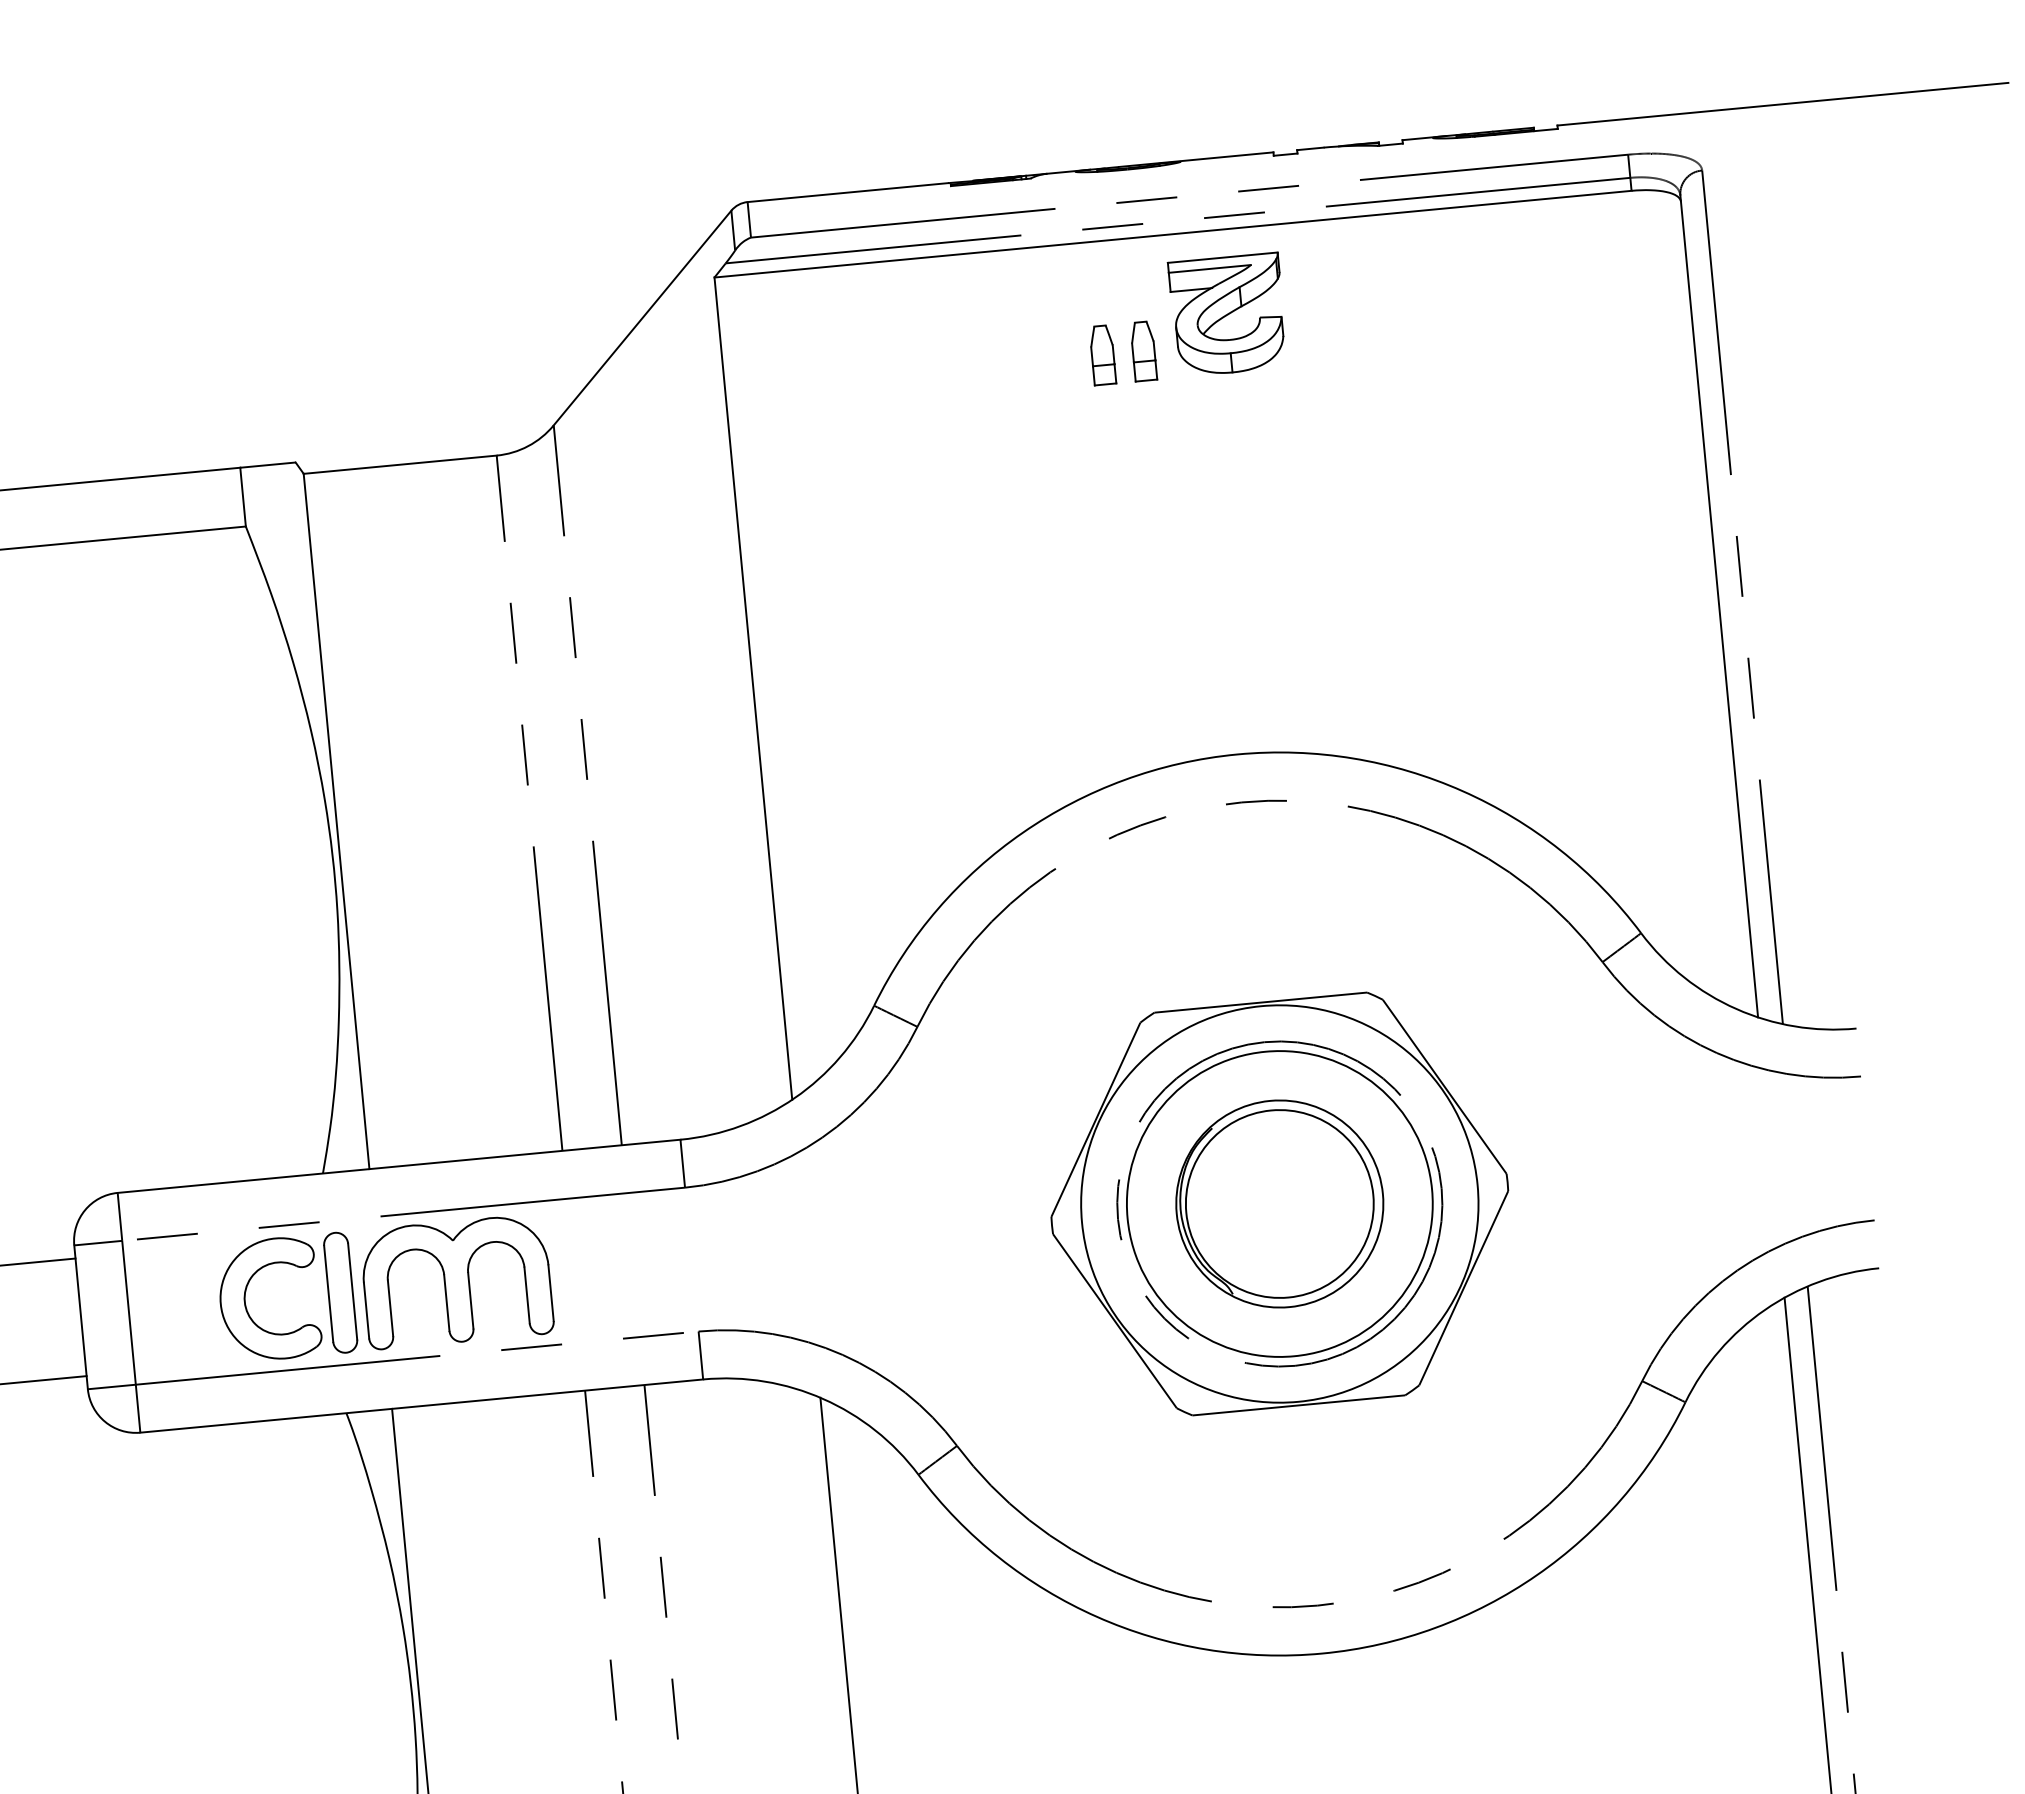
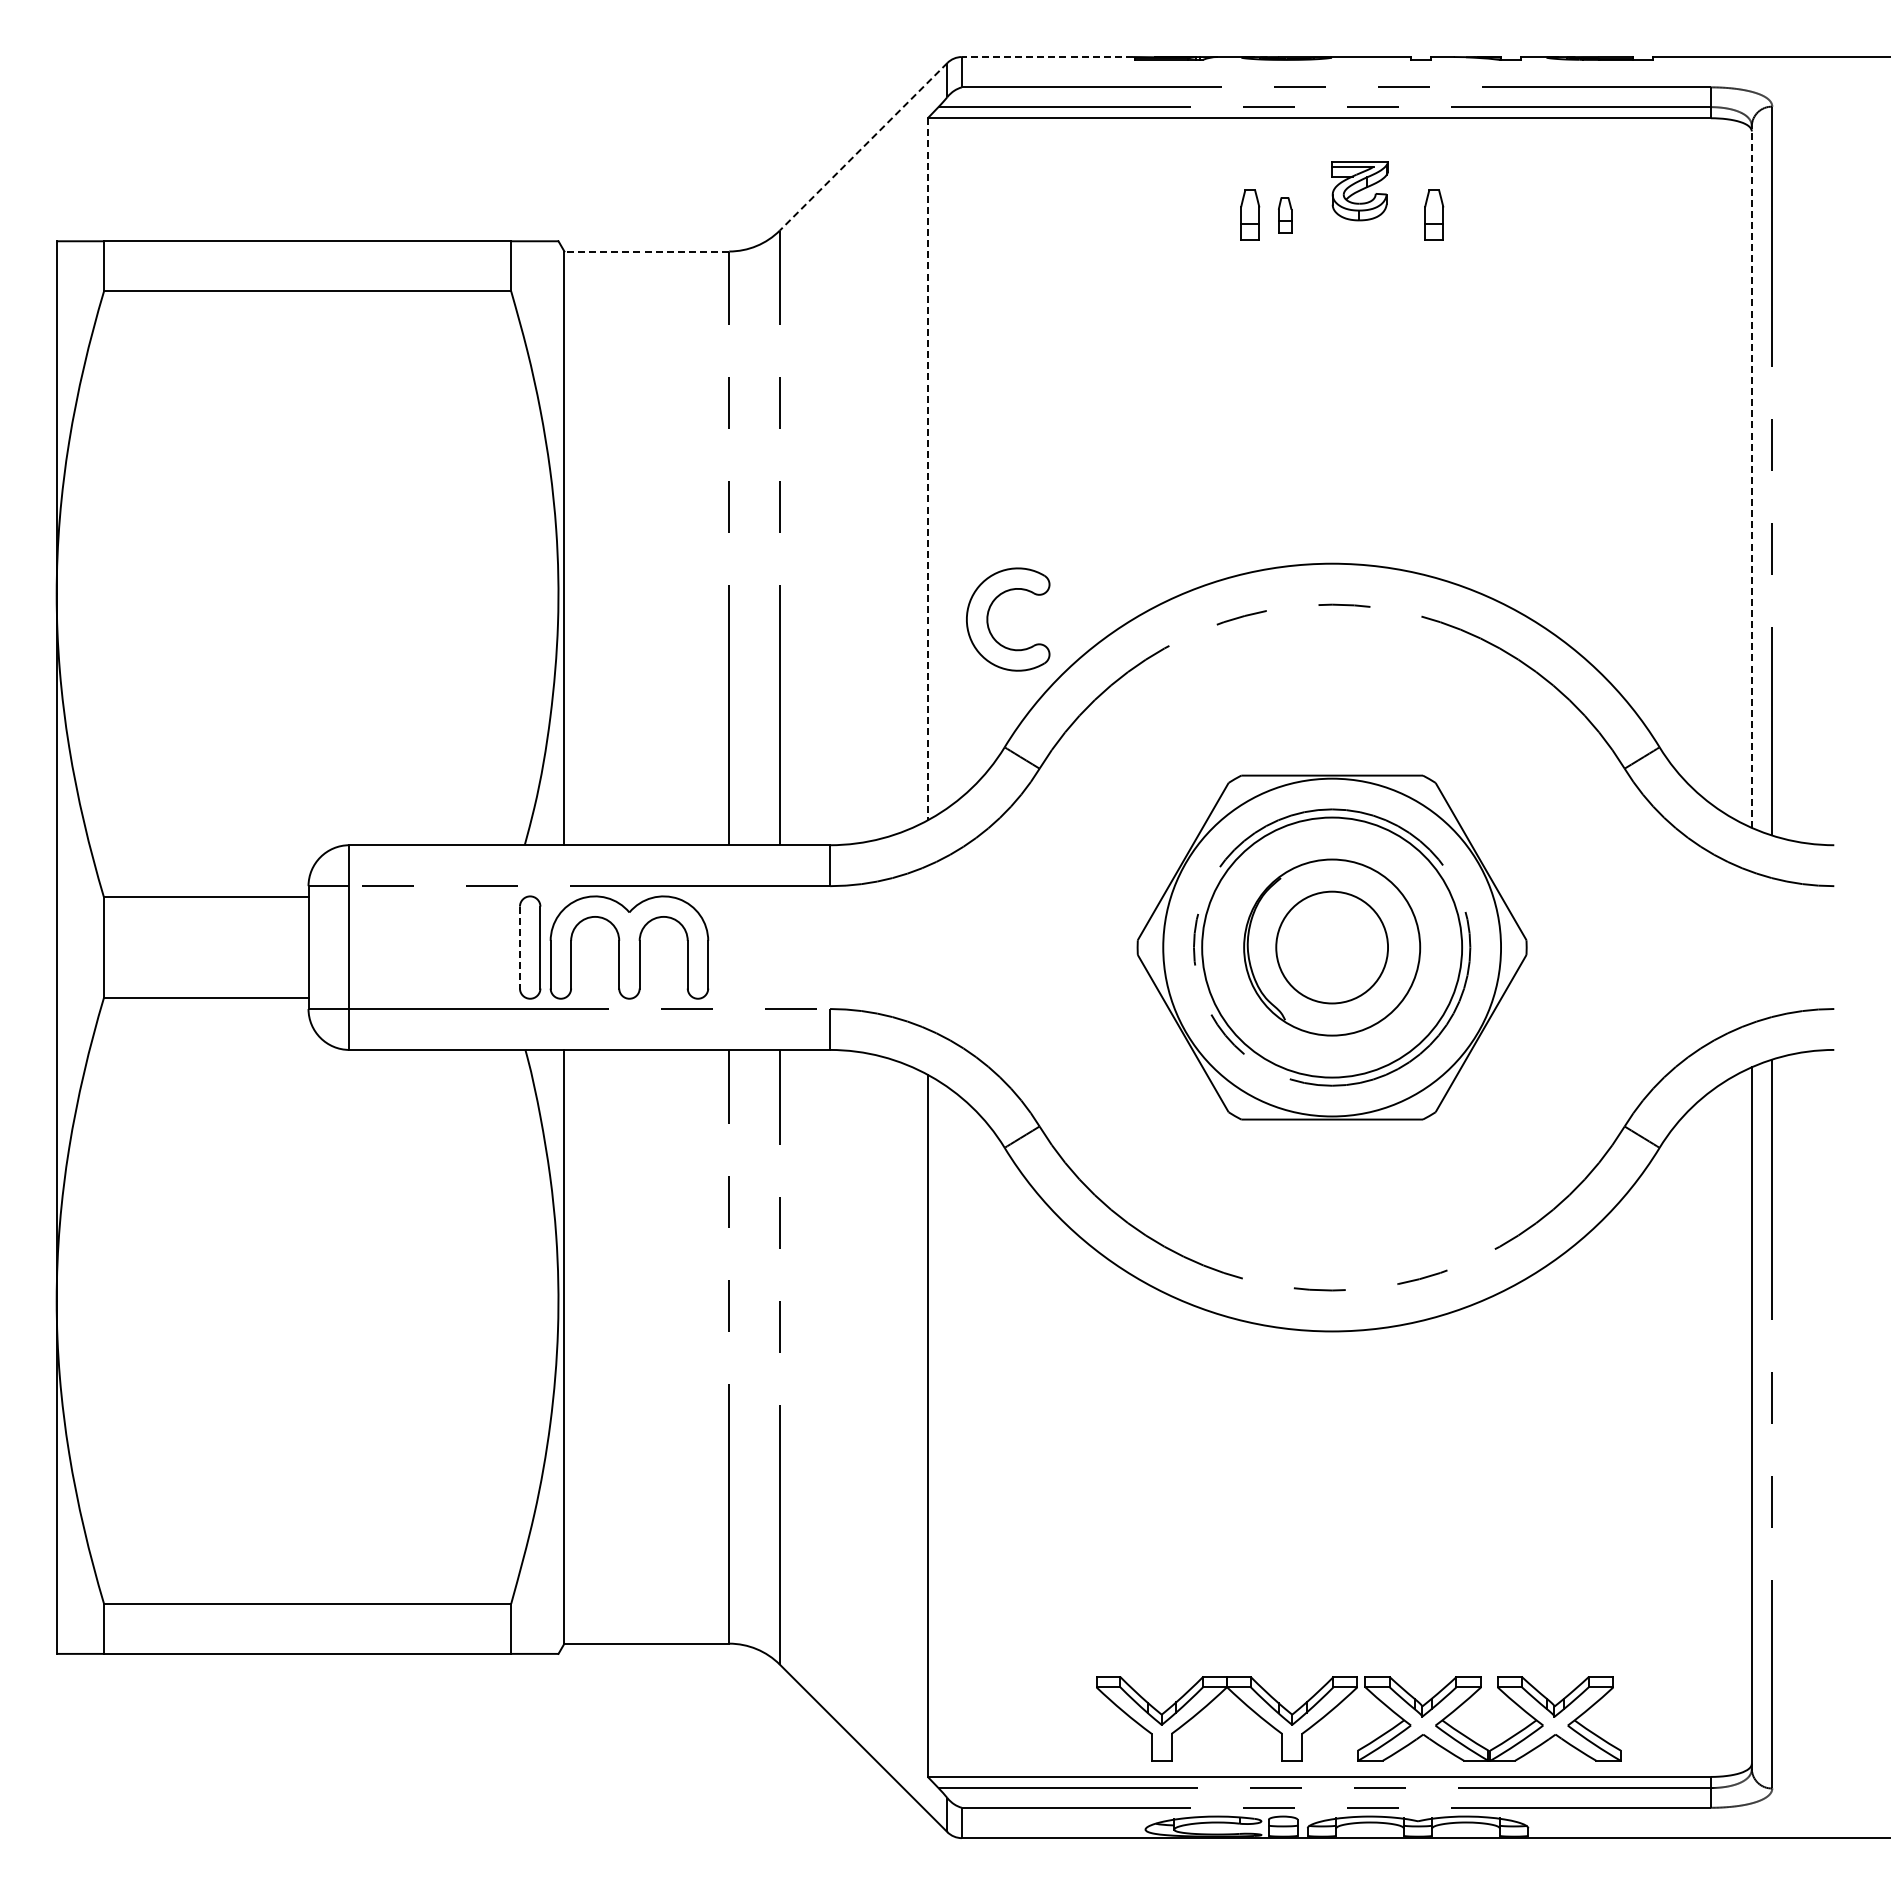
line: (847, 193) -> (1047, 57), solid -> dashed
part: (1228, 314) -> (1359, 190), size x0.6
line: (642, 318) -> (863, 147), solid -> dashed
part: (1318, 334) -> (1434, 214), added
part: (1142, 350) -> (1284, 214), size x0.7
line: (399, 464) -> (646, 251), solid -> dashed
line: (1718, 605) -> (1751, 476), solid -> dashed
line: (753, 688) -> (927, 469), solid -> dashed
circle: (1280, 1203) -> (1332, 947), size x0.7
line: (328, 1293) -> (519, 947), solid -> dashed
part: (246, 1301) -> (988, 619), moved

